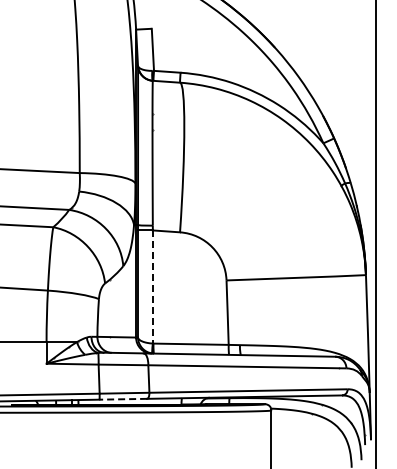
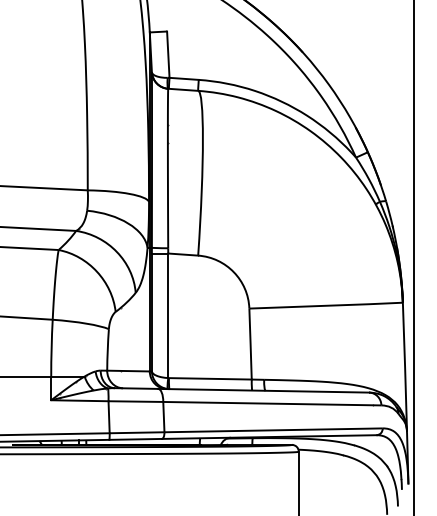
line: (152, 286) -> (167, 315), dashed -> solid
line: (123, 399) -> (135, 439), dashed -> solid

